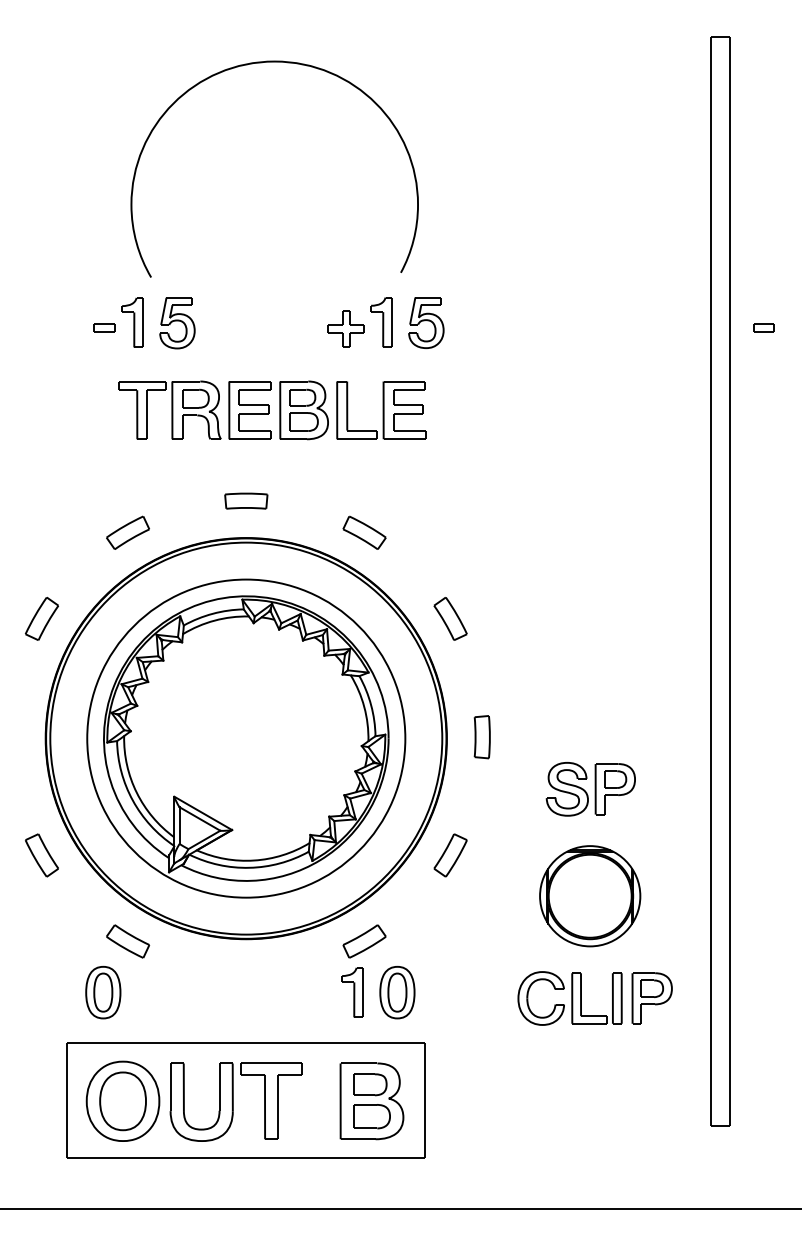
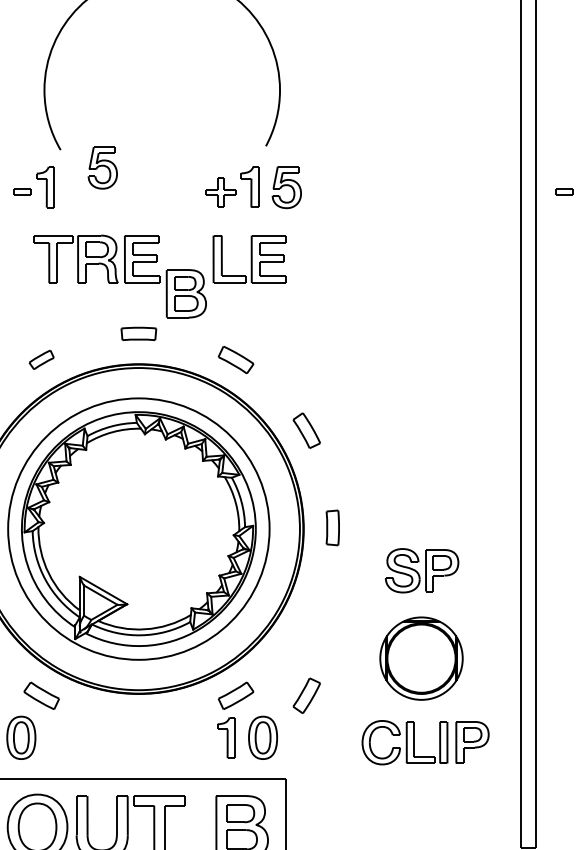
part: (177, 323) -> (102, 168), moved
part: (303, 410) -> (185, 293), moved
part: (127, 532) -> (41, 359), size x0.7
part: (450, 855) -> (306, 695), moved

